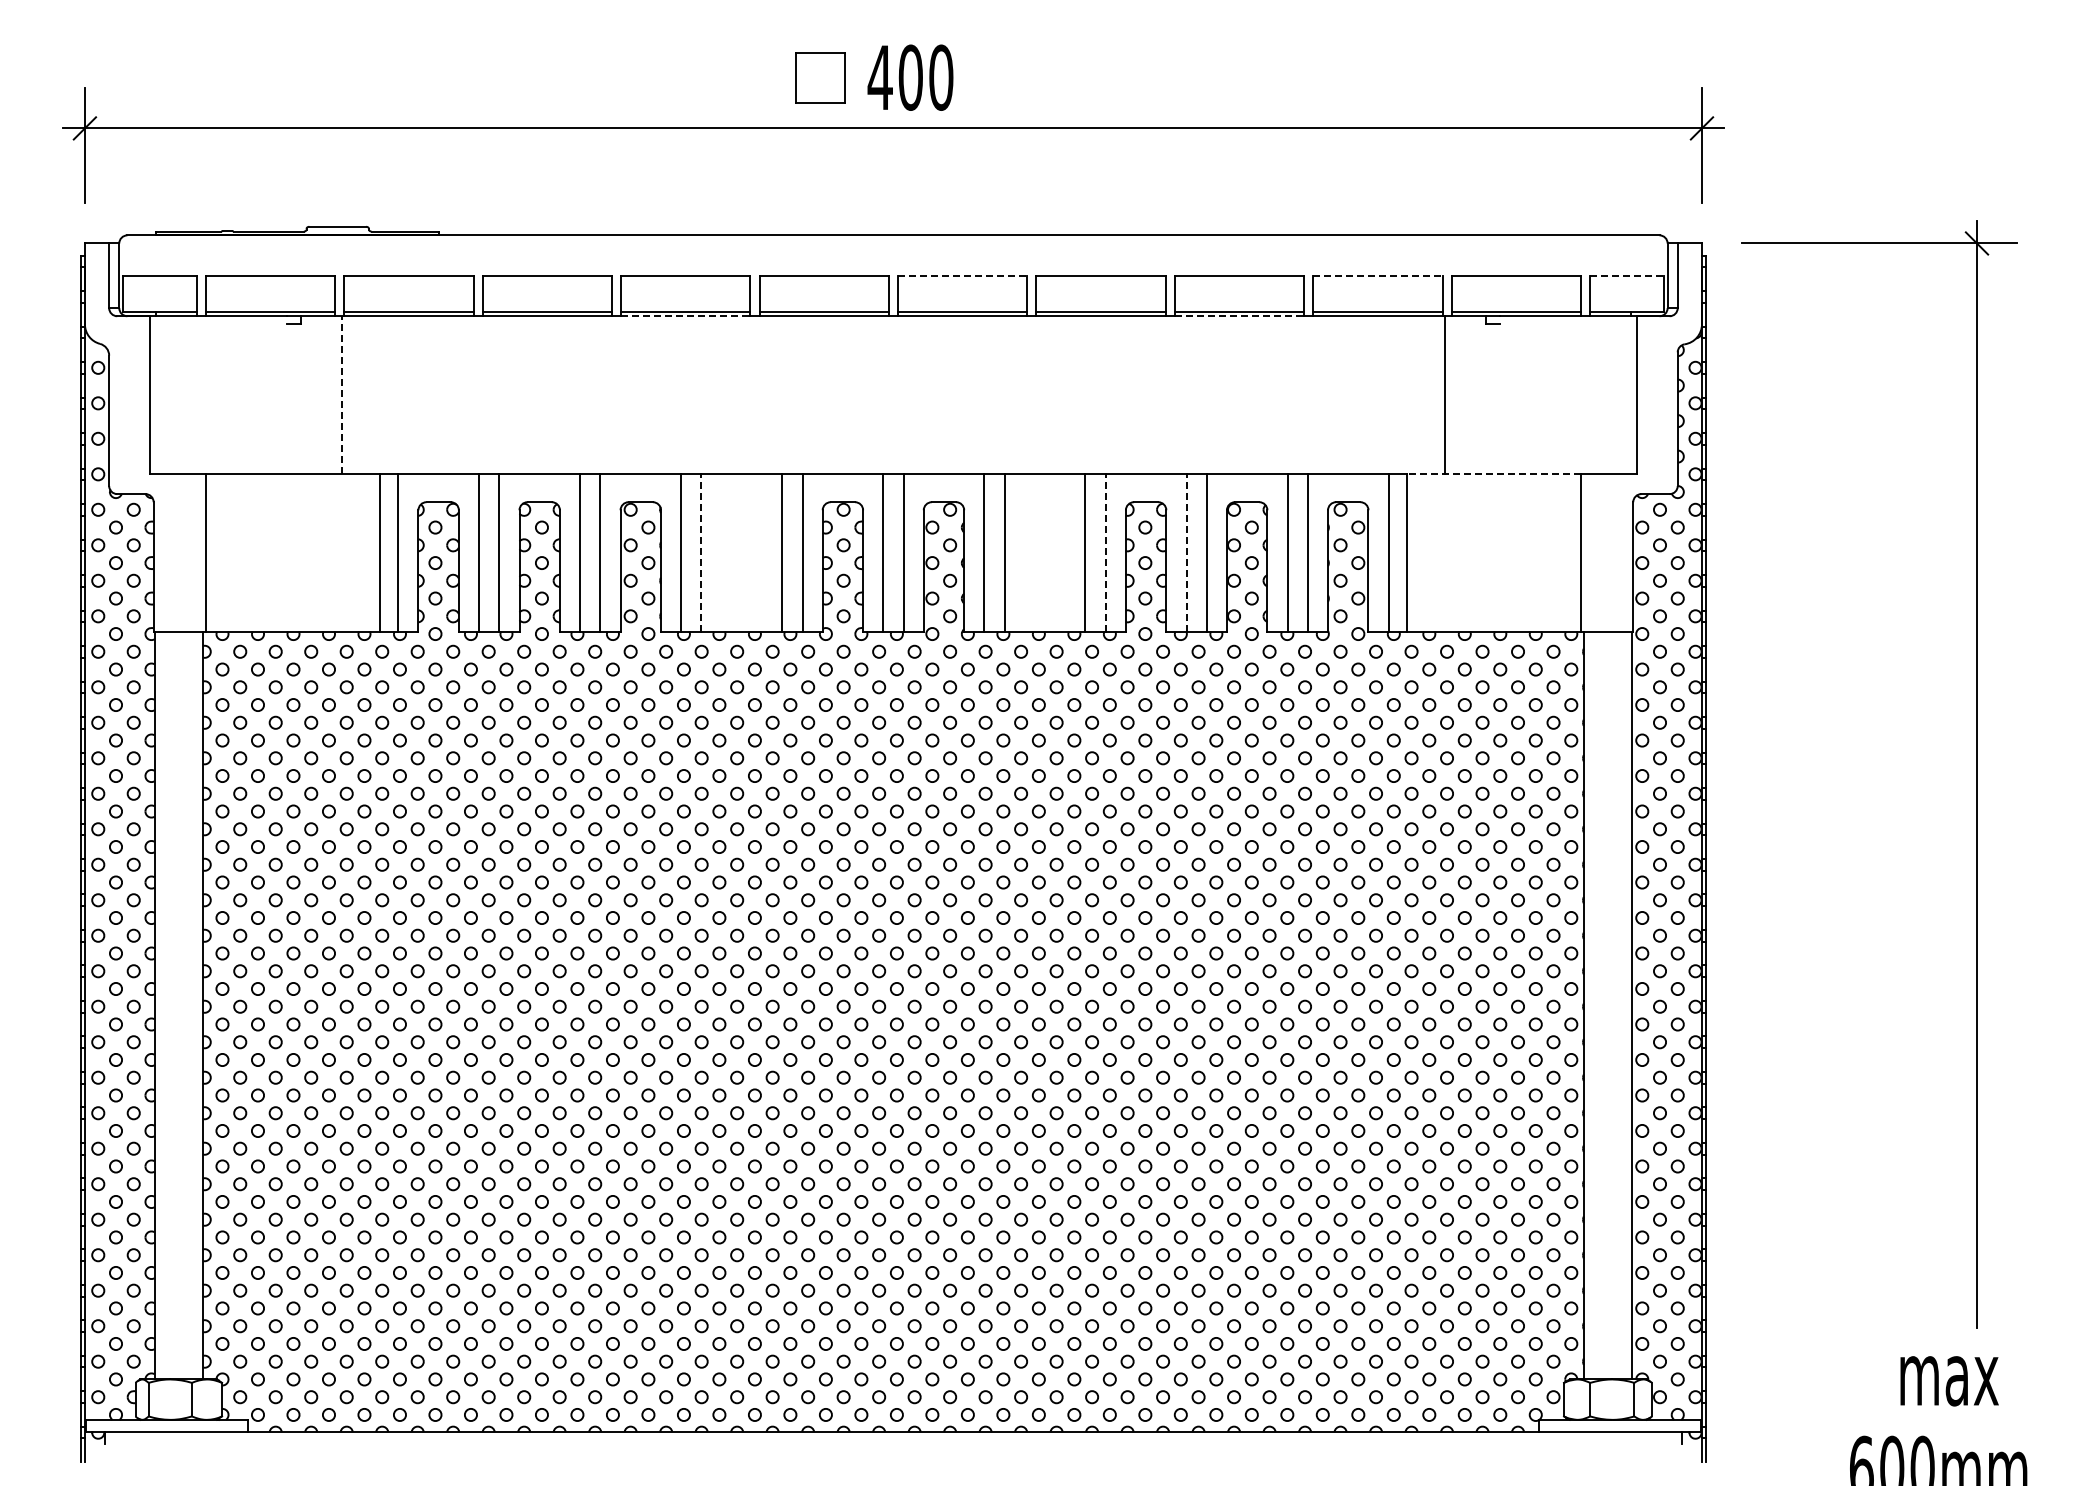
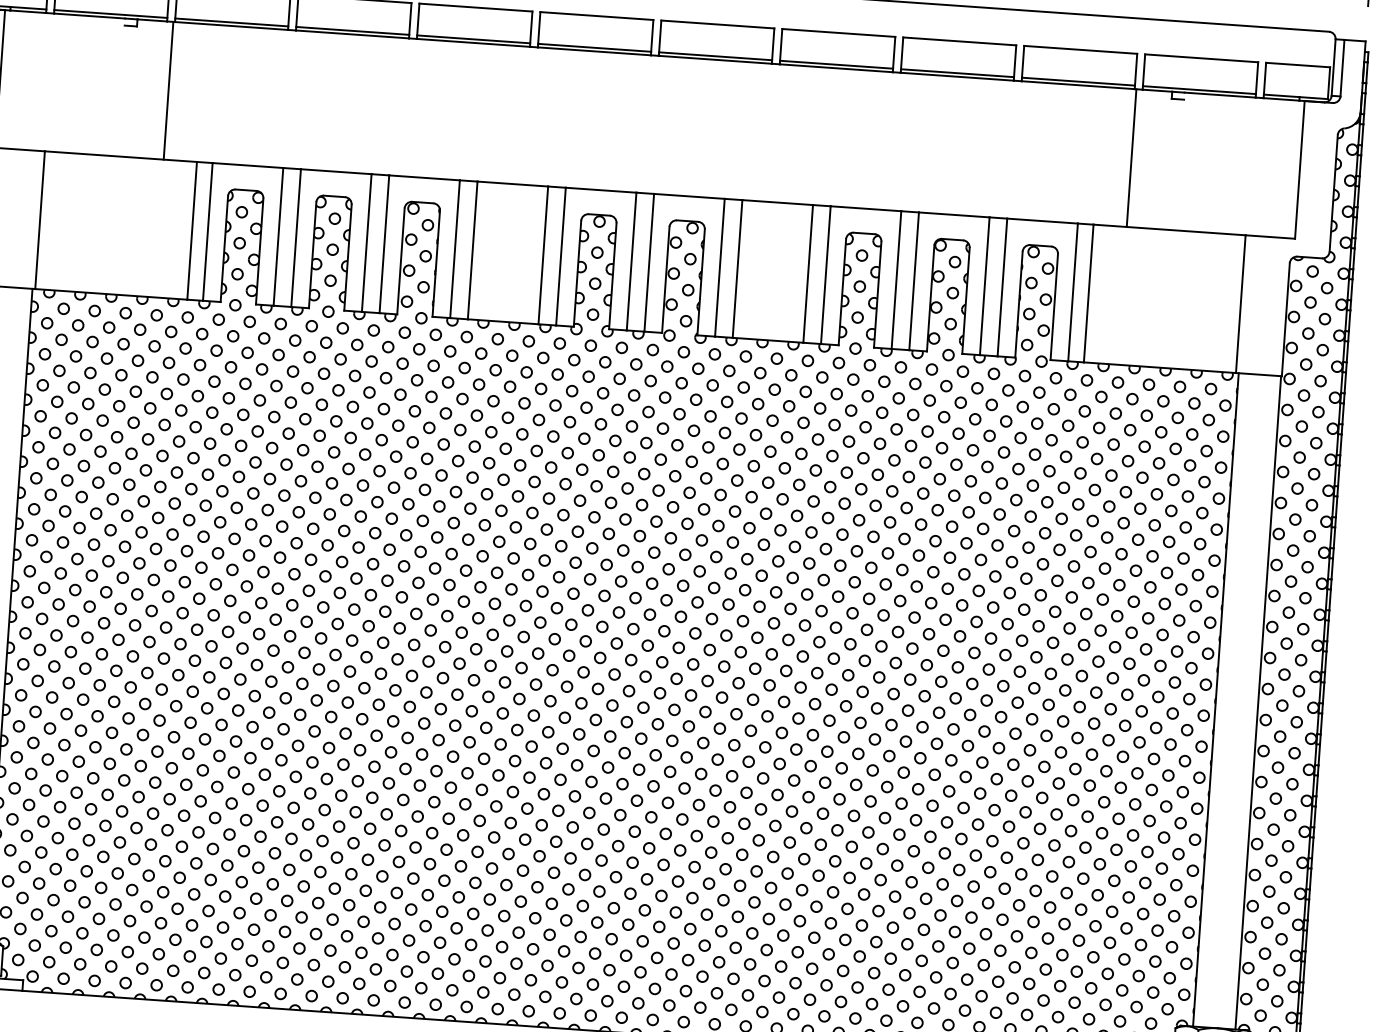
line: (962, 275) -> (717, 24), dashed -> solid
line: (1378, 275) -> (1081, 49), dashed -> solid
line: (1626, 275) -> (1297, 64), dashed -> solid
line: (685, 316) -> (473, 43), dashed -> solid
line: (1239, 316) -> (957, 76), dashed -> solid
line: (342, 395) -> (168, 91), dashed -> solid
line: (1493, 473) -> (1169, 229), dashed -> solid
line: (701, 552) -> (472, 250), dashed -> solid
line: (1105, 552) -> (825, 274), dashed -> solid
line: (1186, 552) -> (896, 279), dashed -> solid

